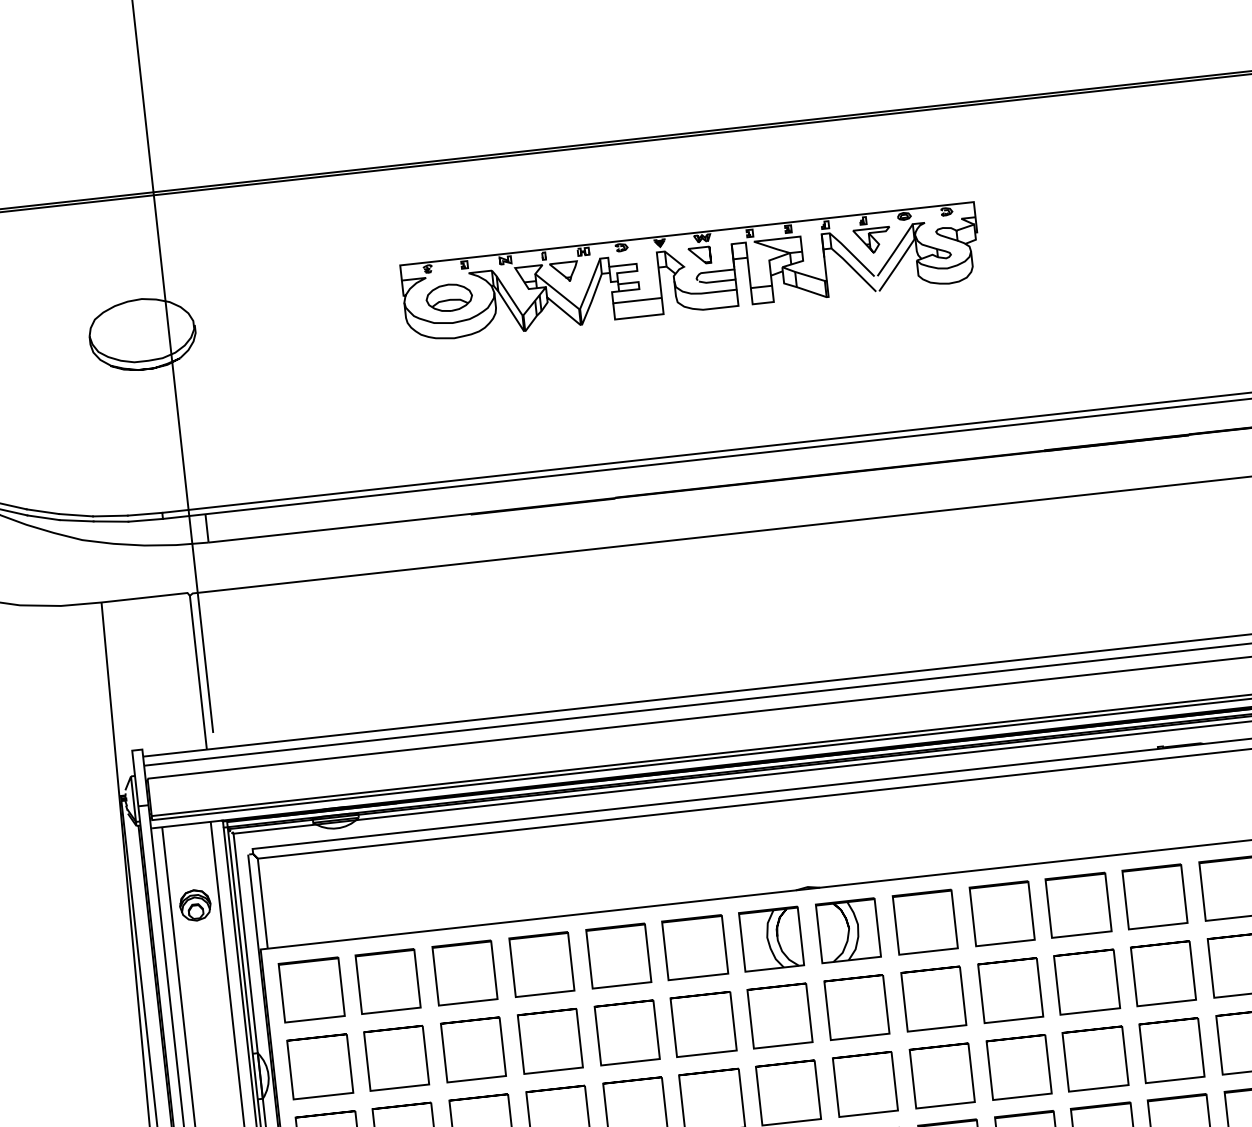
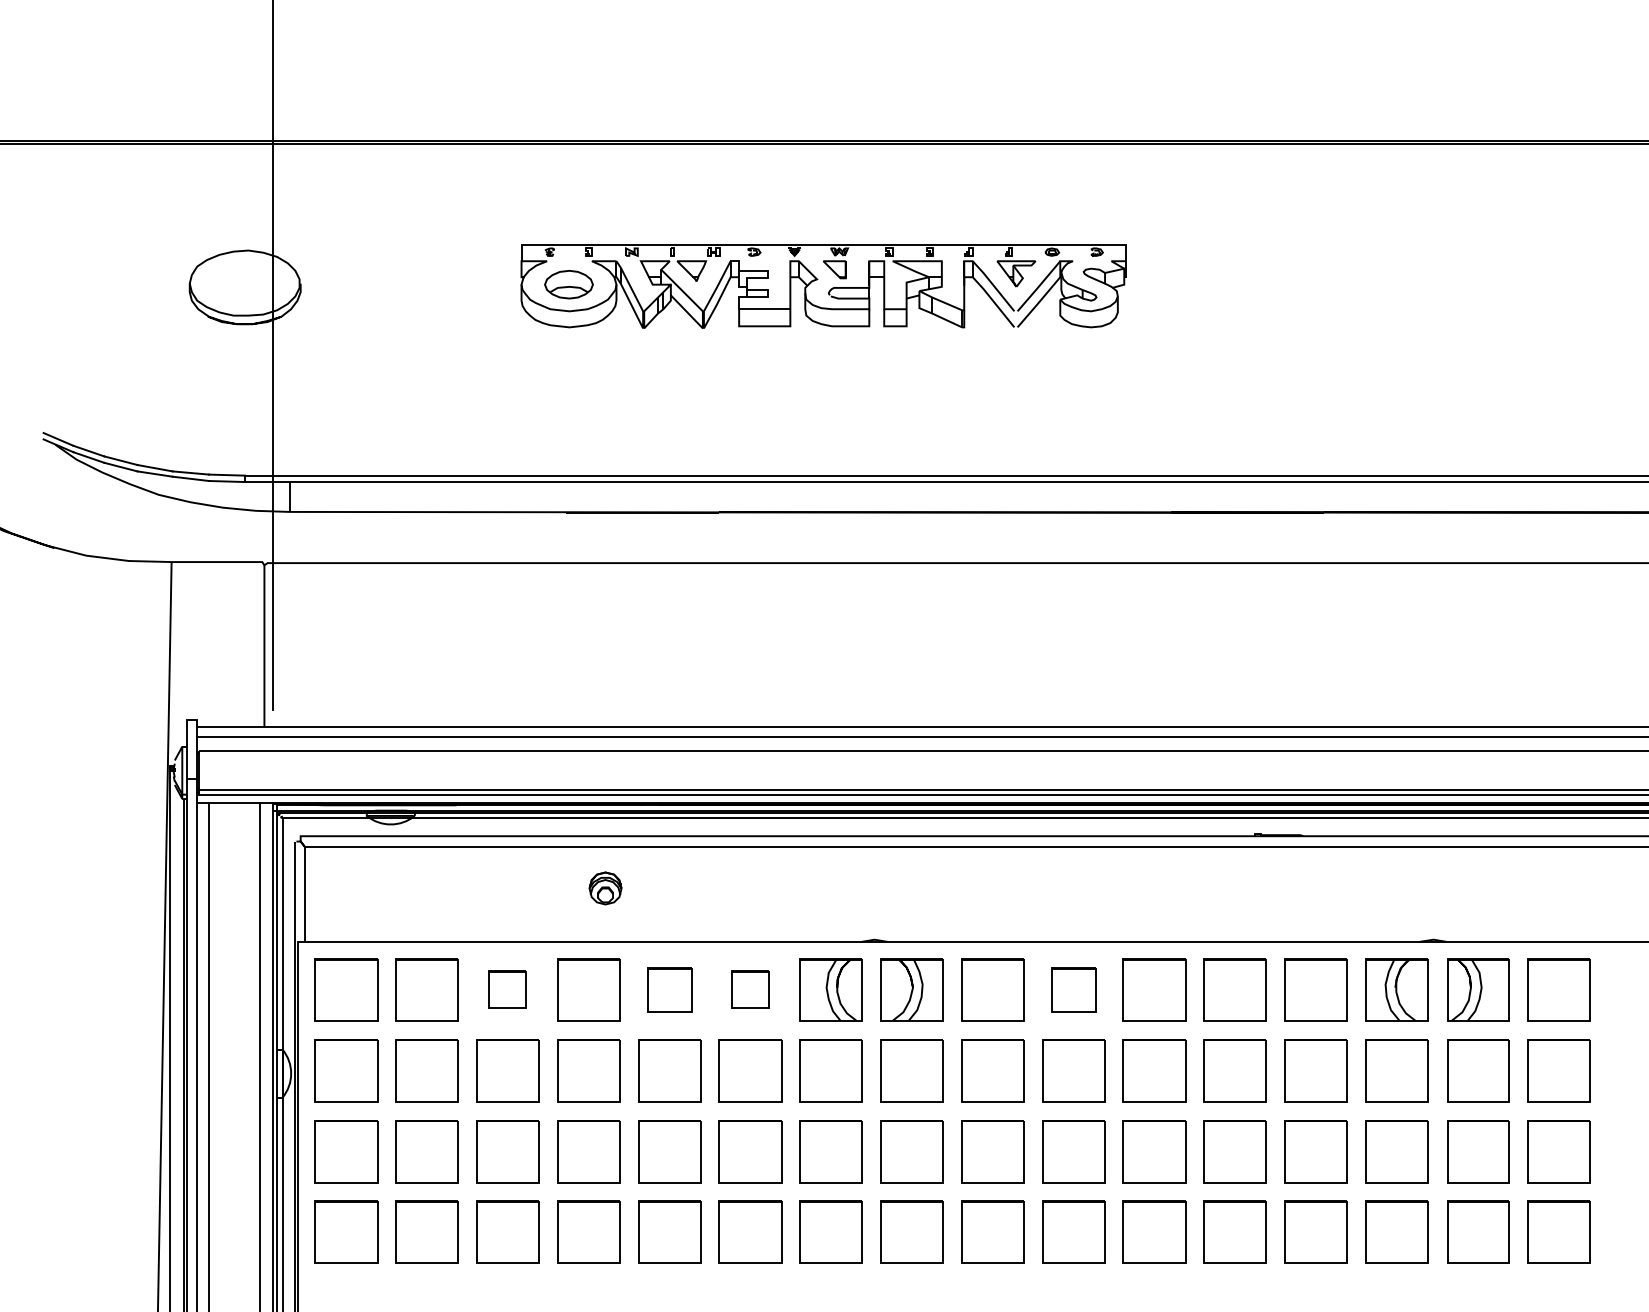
part: (195, 905) -> (605, 888), moved
part: (1001, 913) -> (1073, 989), size x0.7
part: (695, 947) -> (750, 989), size x0.6
part: (618, 955) -> (669, 989), size x0.7
part: (464, 972) -> (507, 989), size x0.6

